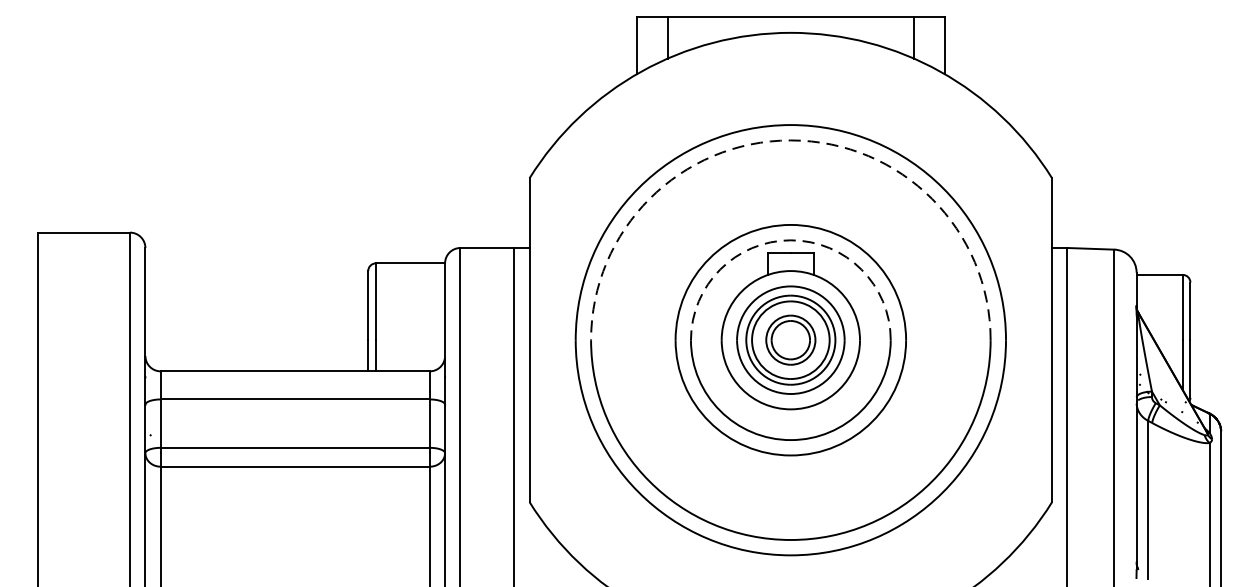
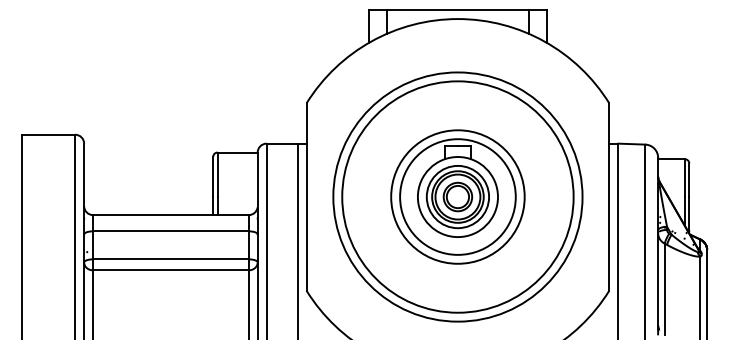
arc: (790, 140) -> (457, 81), dashed -> solid
arc: (790, 240) -> (457, 139), dashed -> solid

